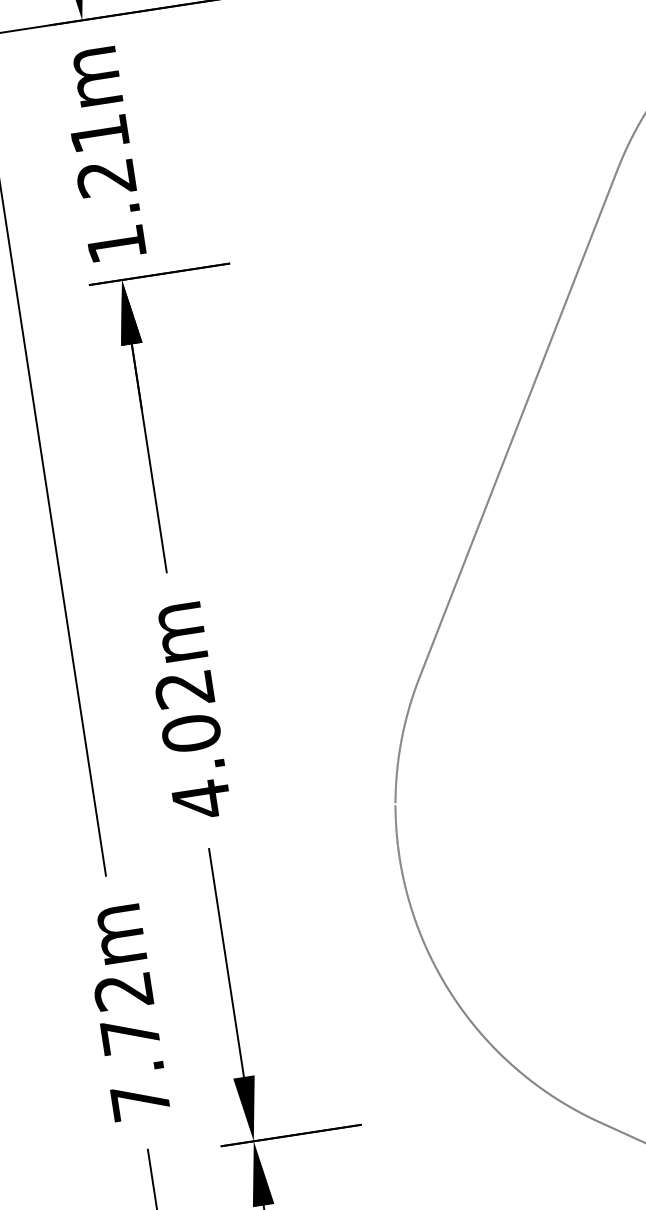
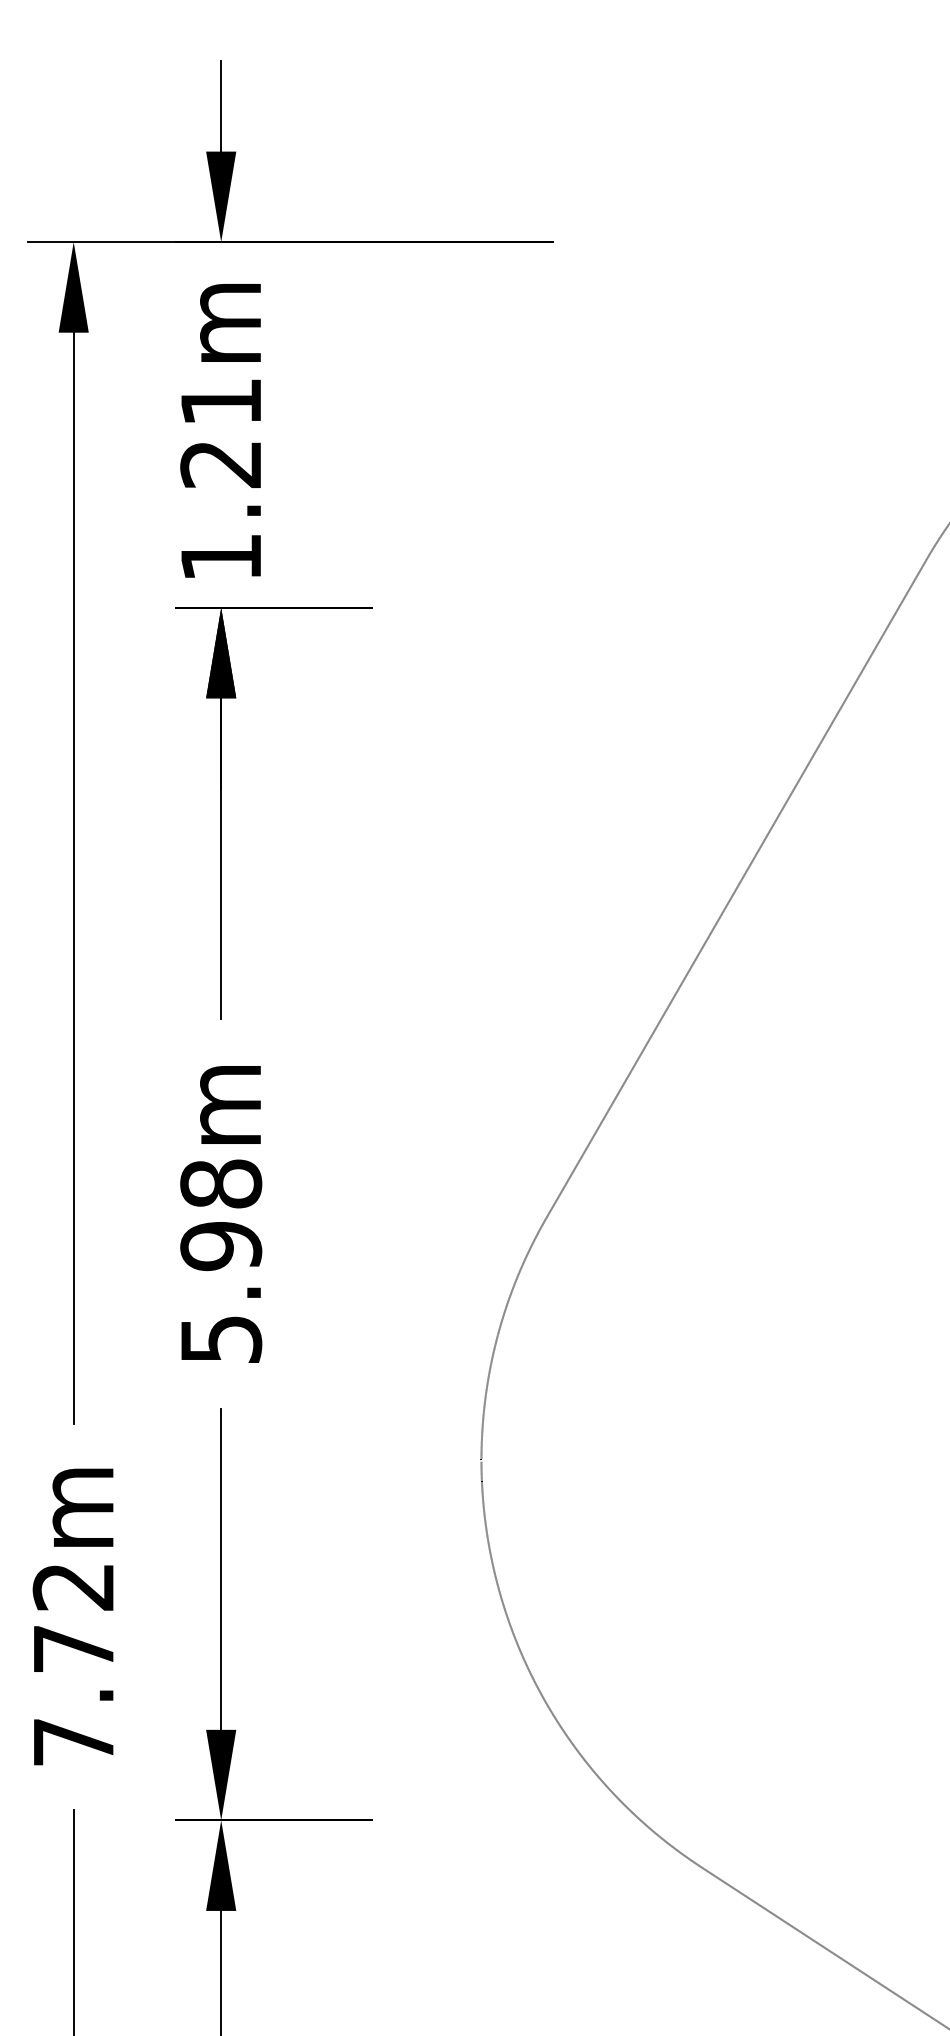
text: (193, 745) -> (221, 1262), 4.02m -> 5.98m

